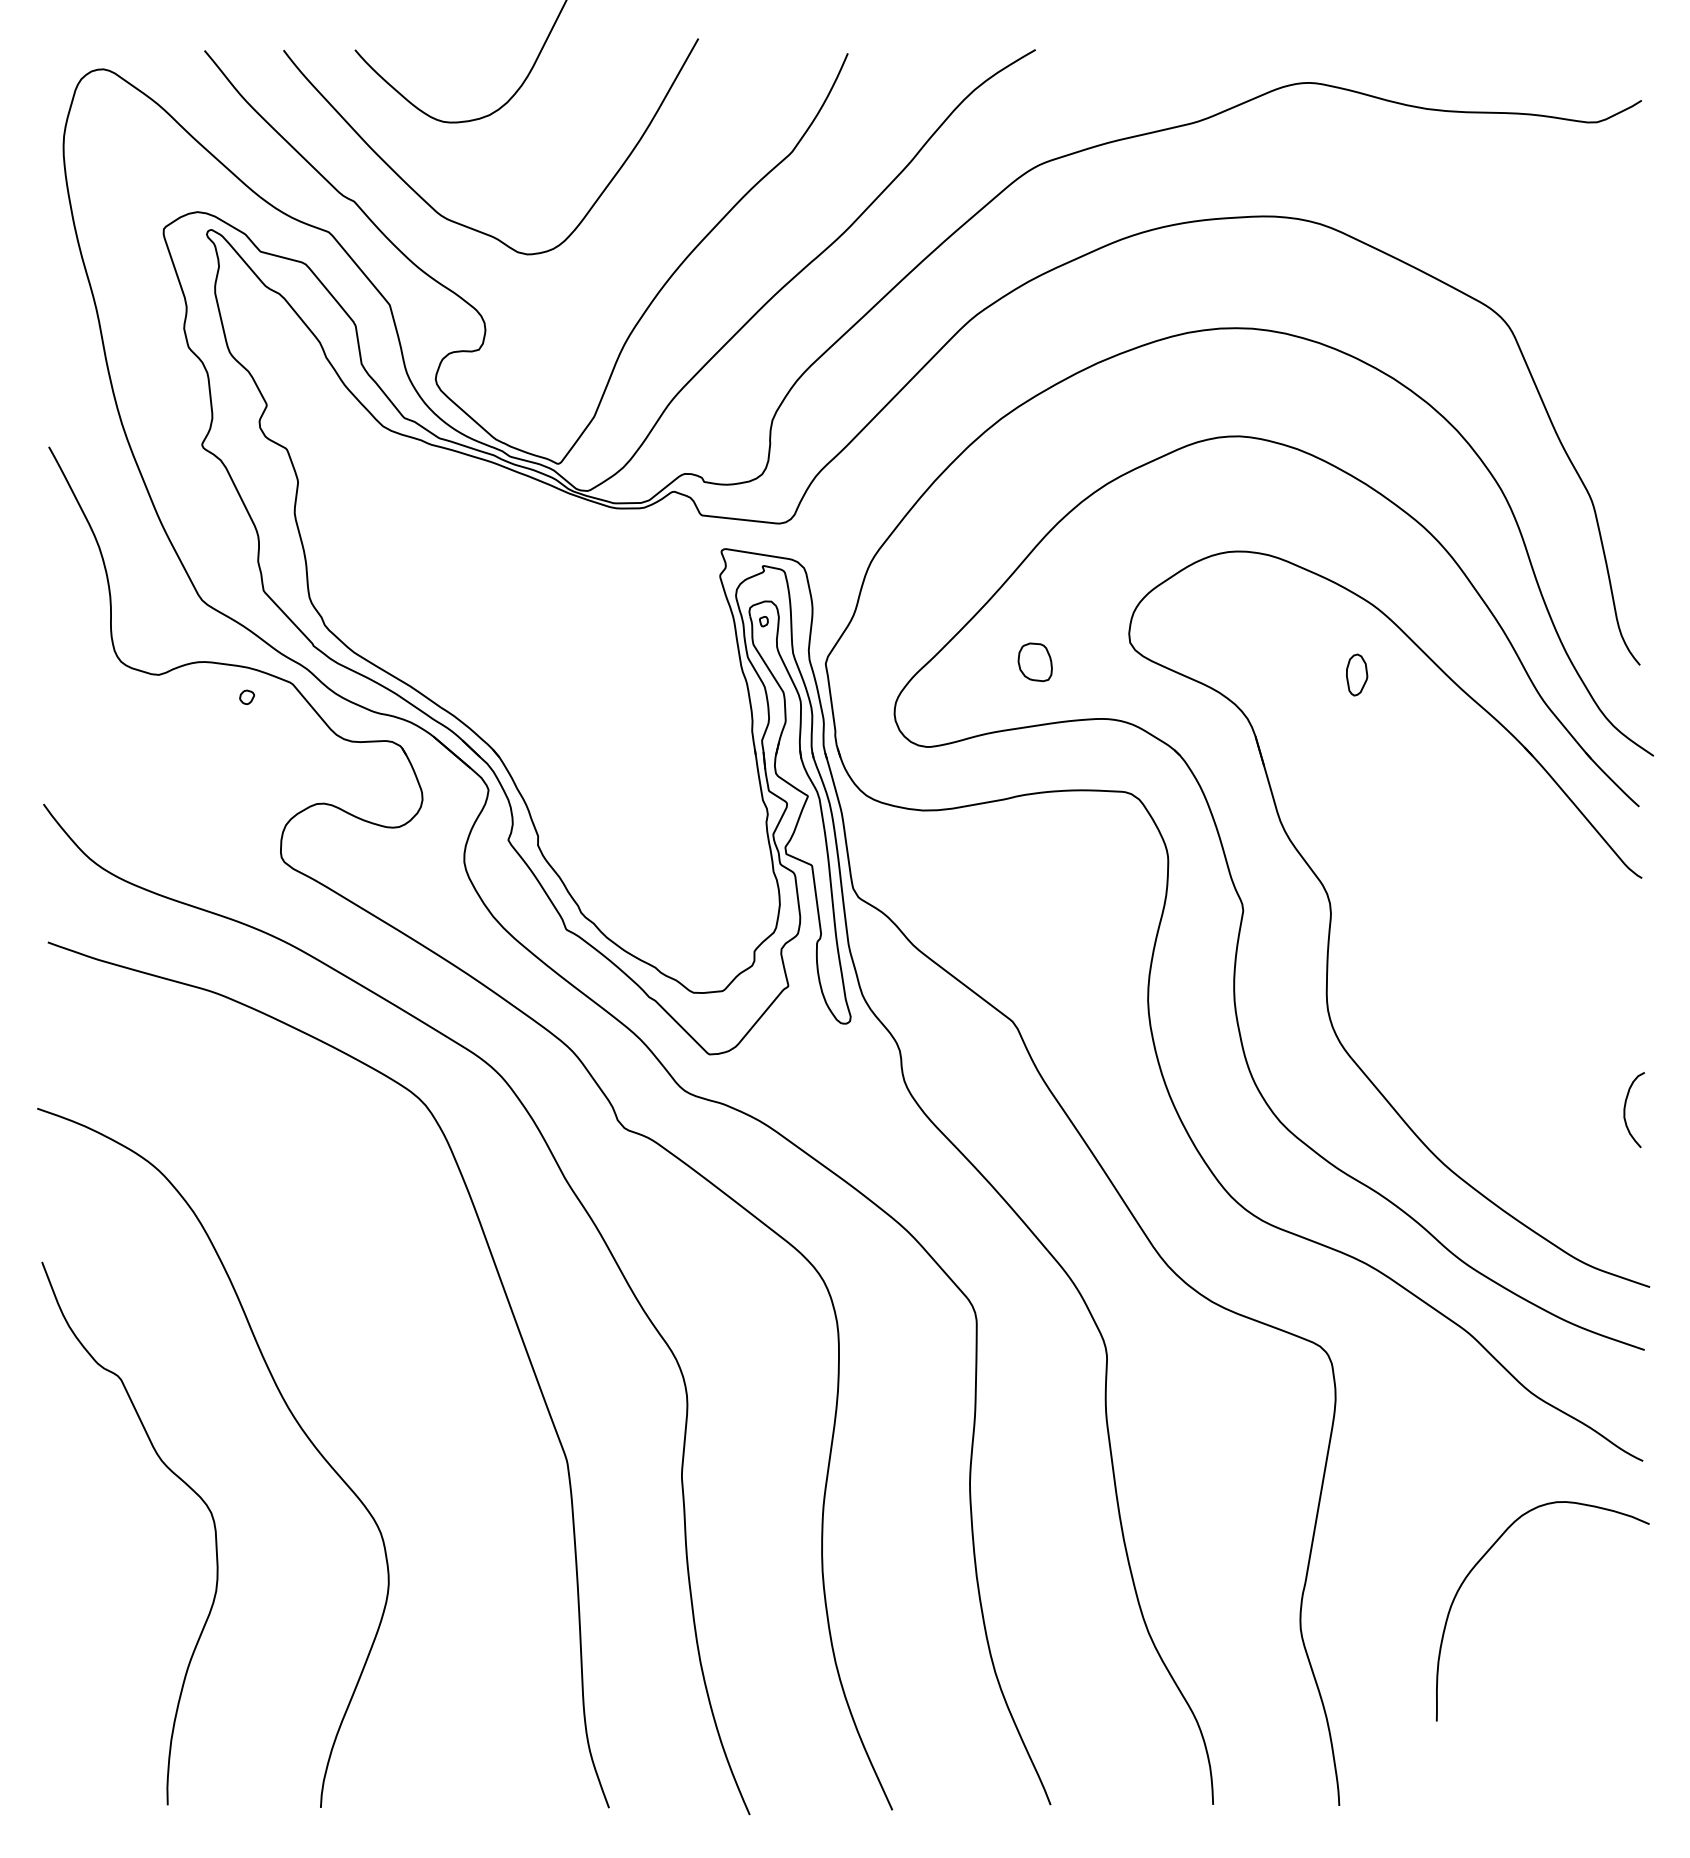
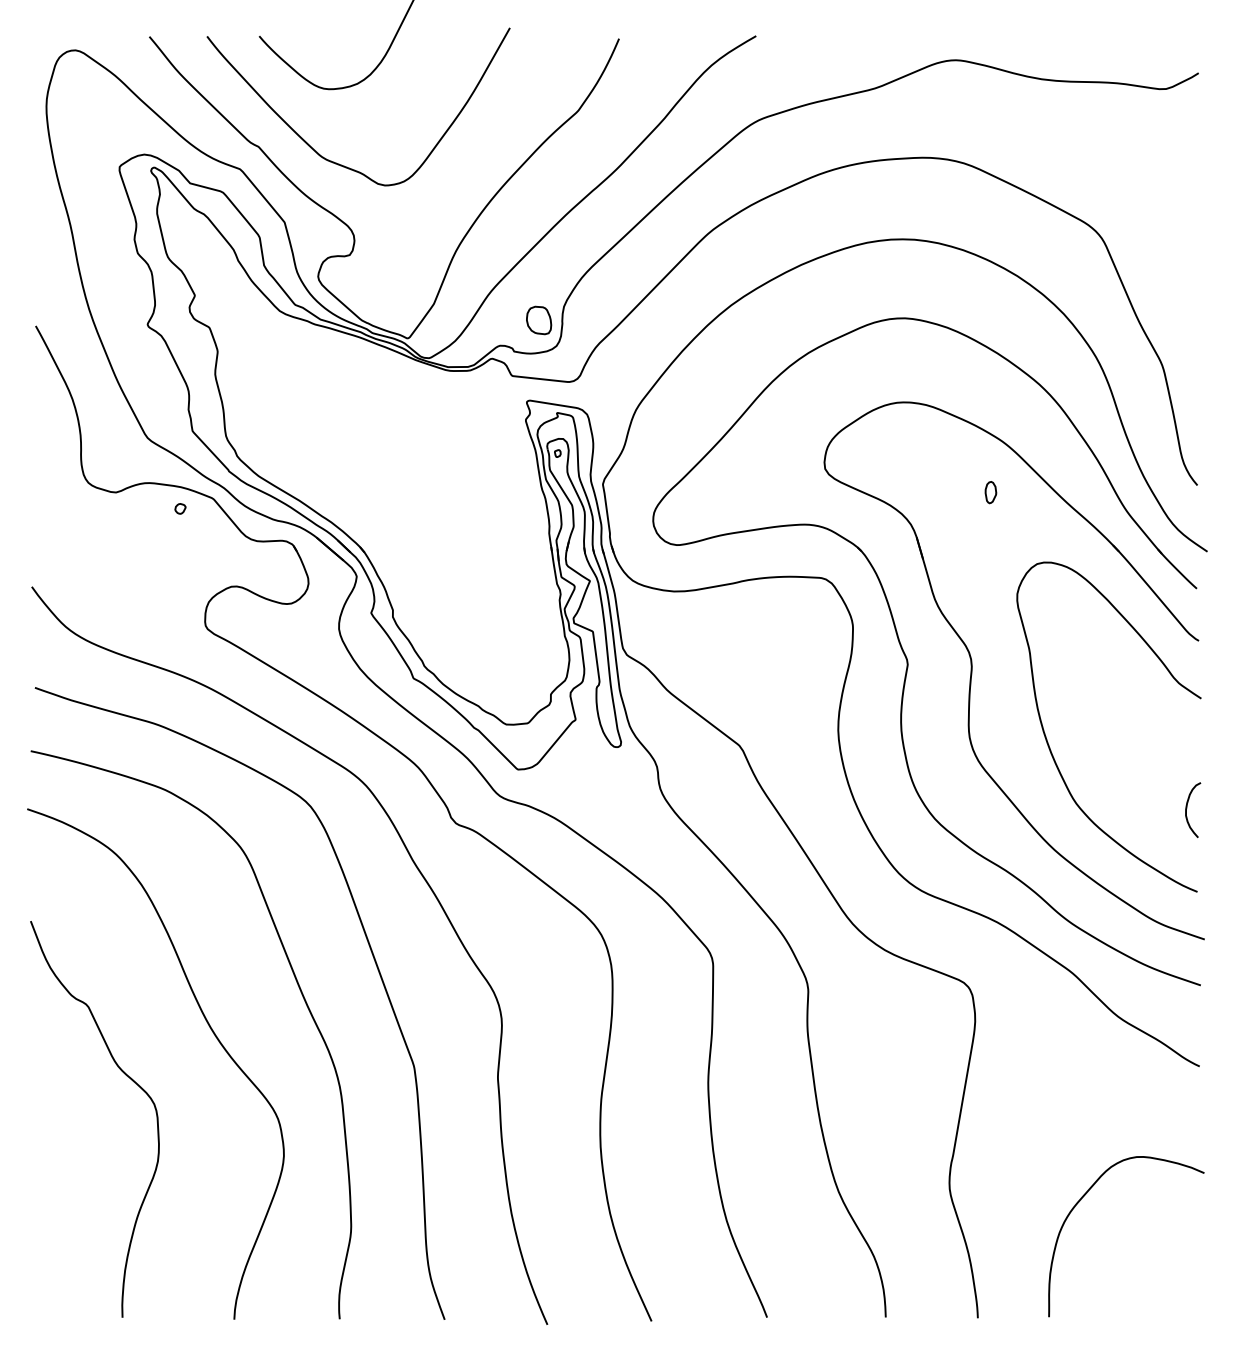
part: (1034, 662) -> (538, 320), moved
part: (1357, 674) -> (991, 492), size x0.71
curve: (1438, 1024) -> (1050, 747), added
curve: (410, 1356) -> (299, 990), added
curve: (1480, 1561) -> (1080, 1200), moved

